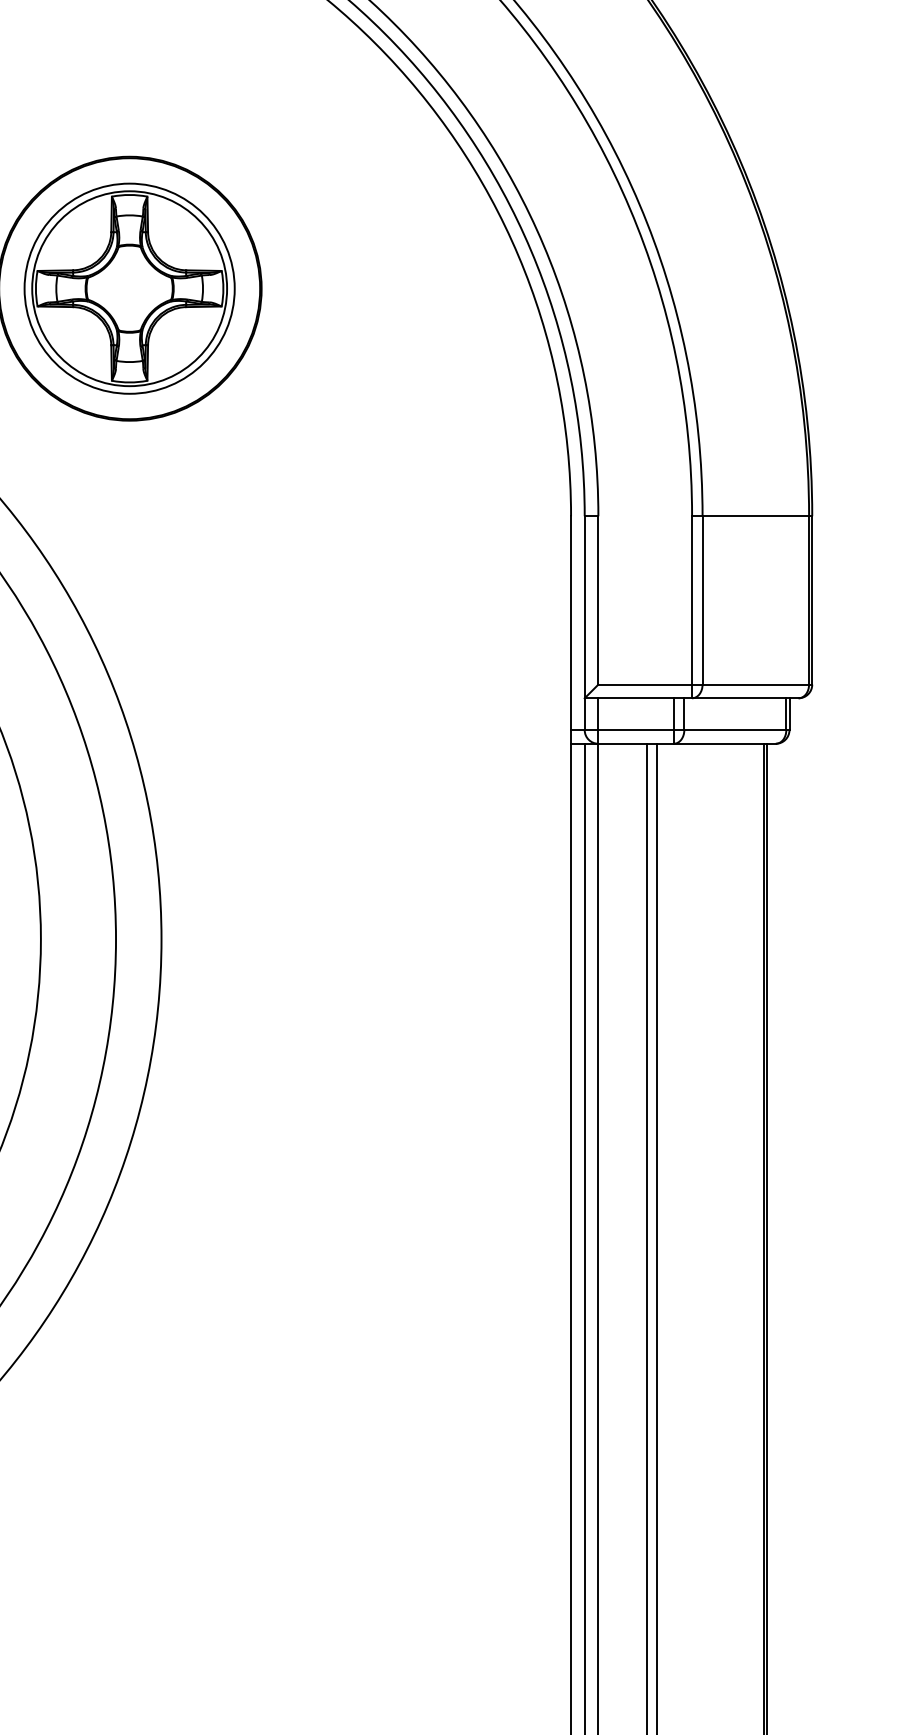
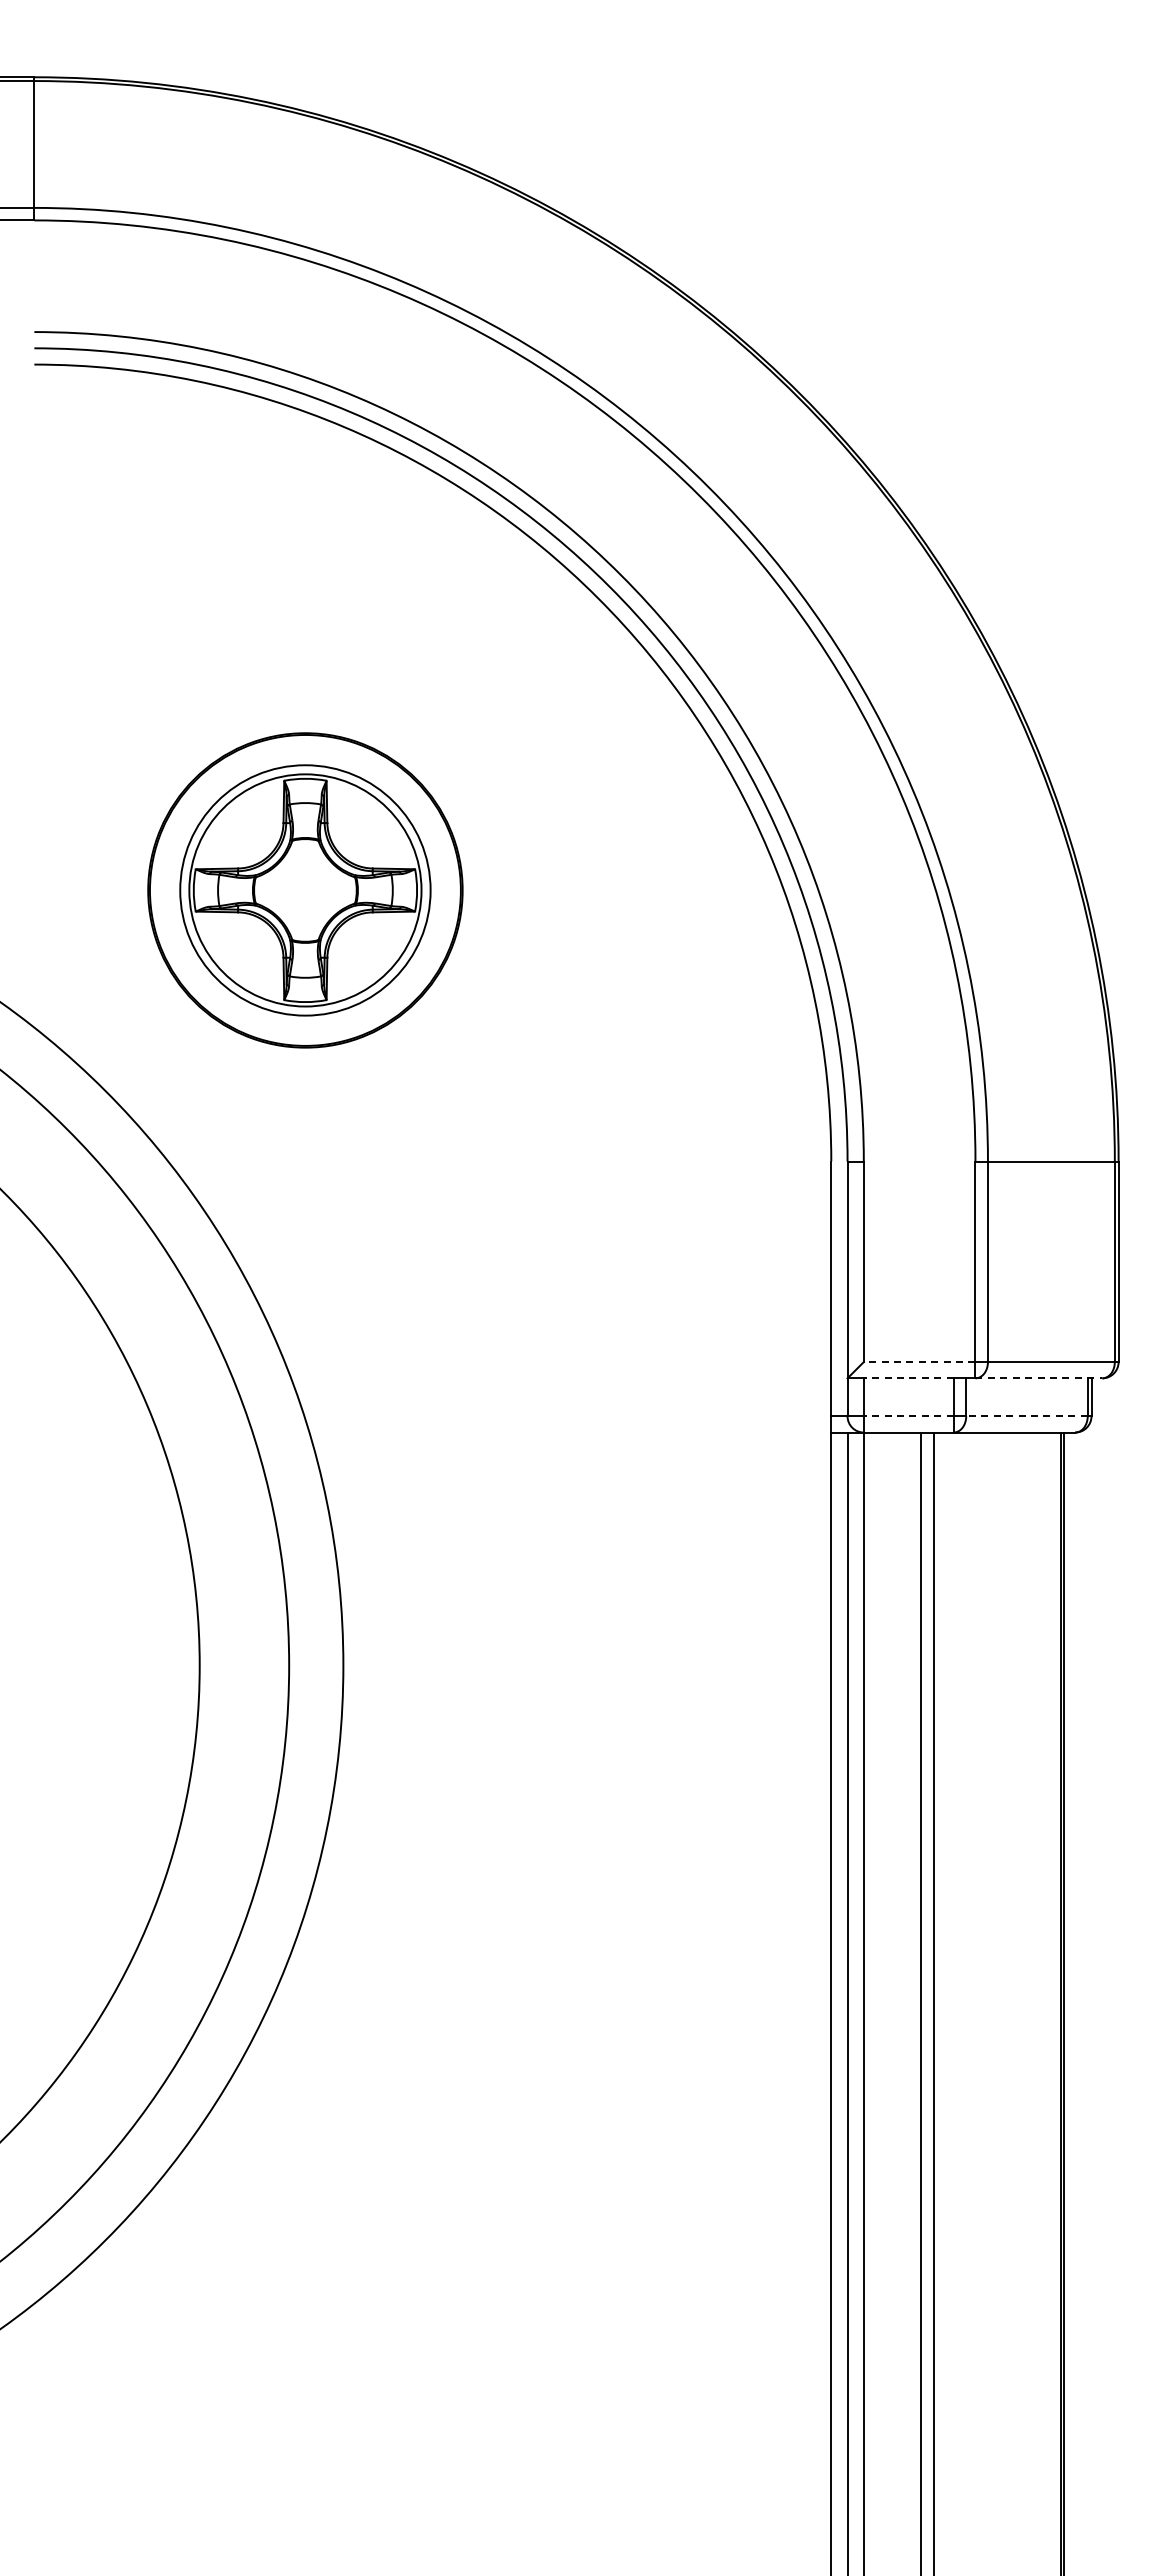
line: (645, 684) -> (919, 1362), solid -> dashed
line: (635, 698) -> (908, 1378), solid -> dashed
line: (745, 698) -> (1039, 1378), solid -> dashed
line: (635, 730) -> (908, 1416), solid -> dashed
line: (734, 730) -> (1026, 1416), solid -> dashed

